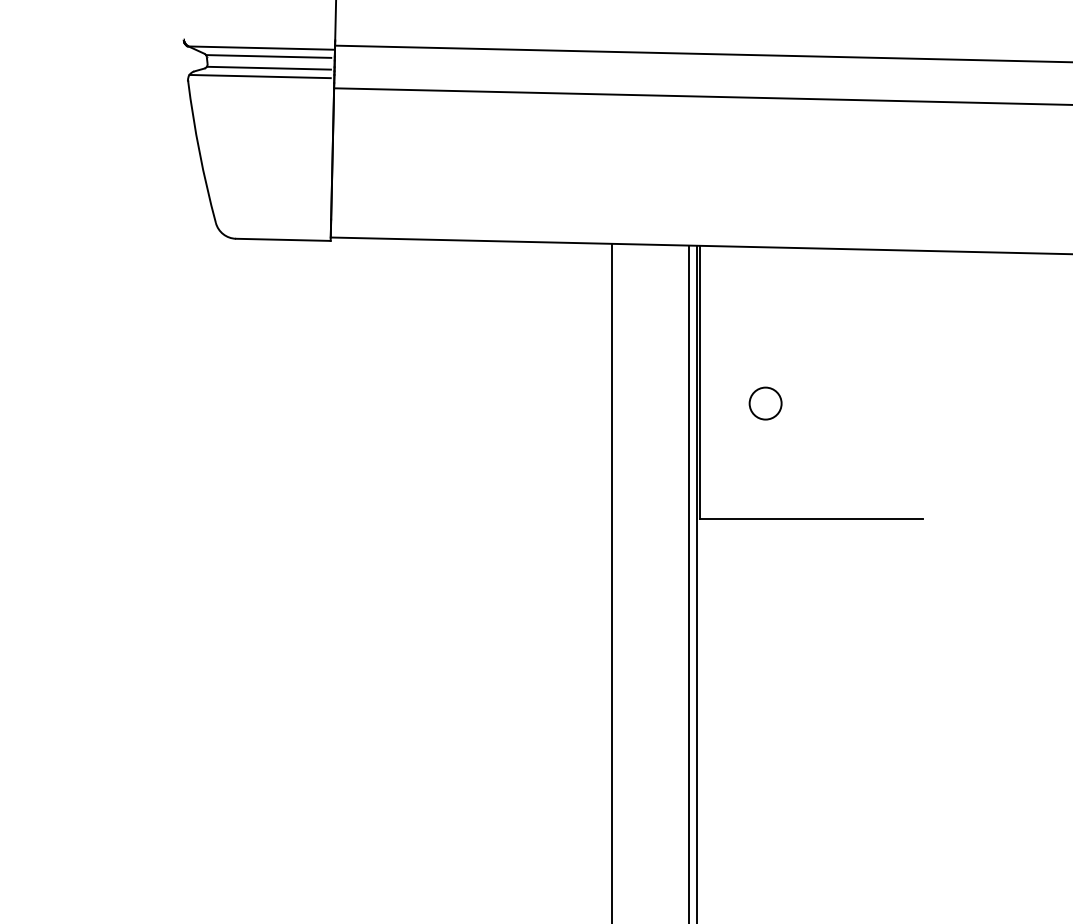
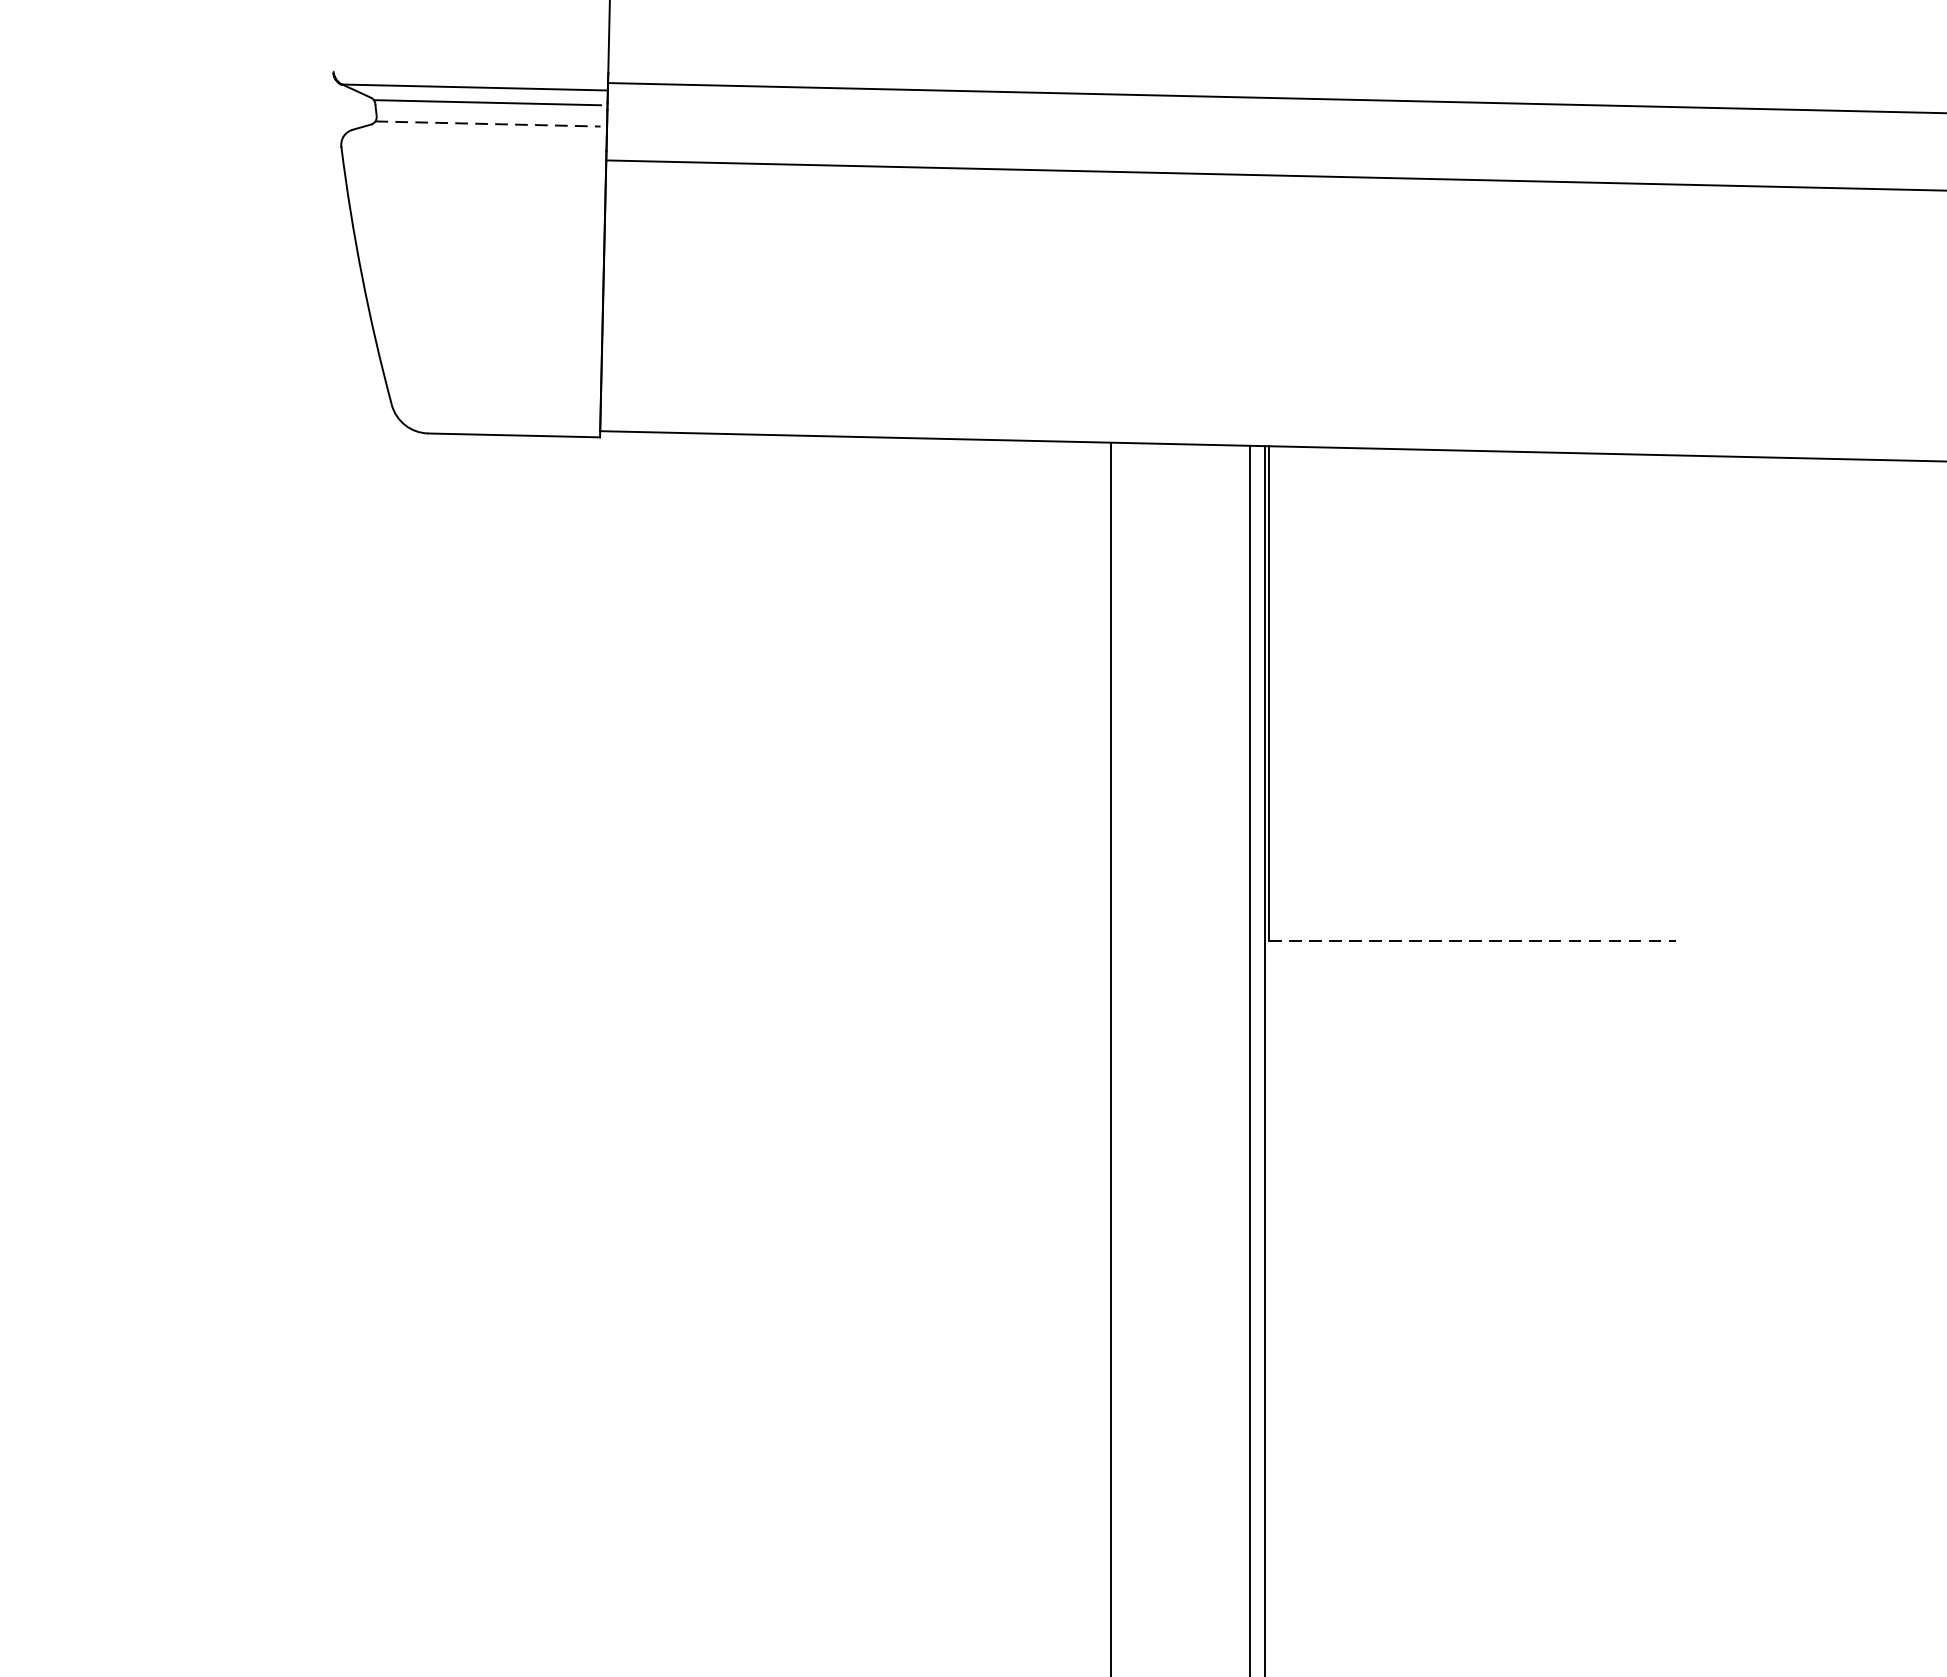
line: (269, 68) -> (489, 124), solid -> dashed
line: (259, 76) -> (470, 139), removed
circle: (765, 403) -> (1389, 732), removed
line: (811, 518) -> (1472, 941), solid -> dashed

